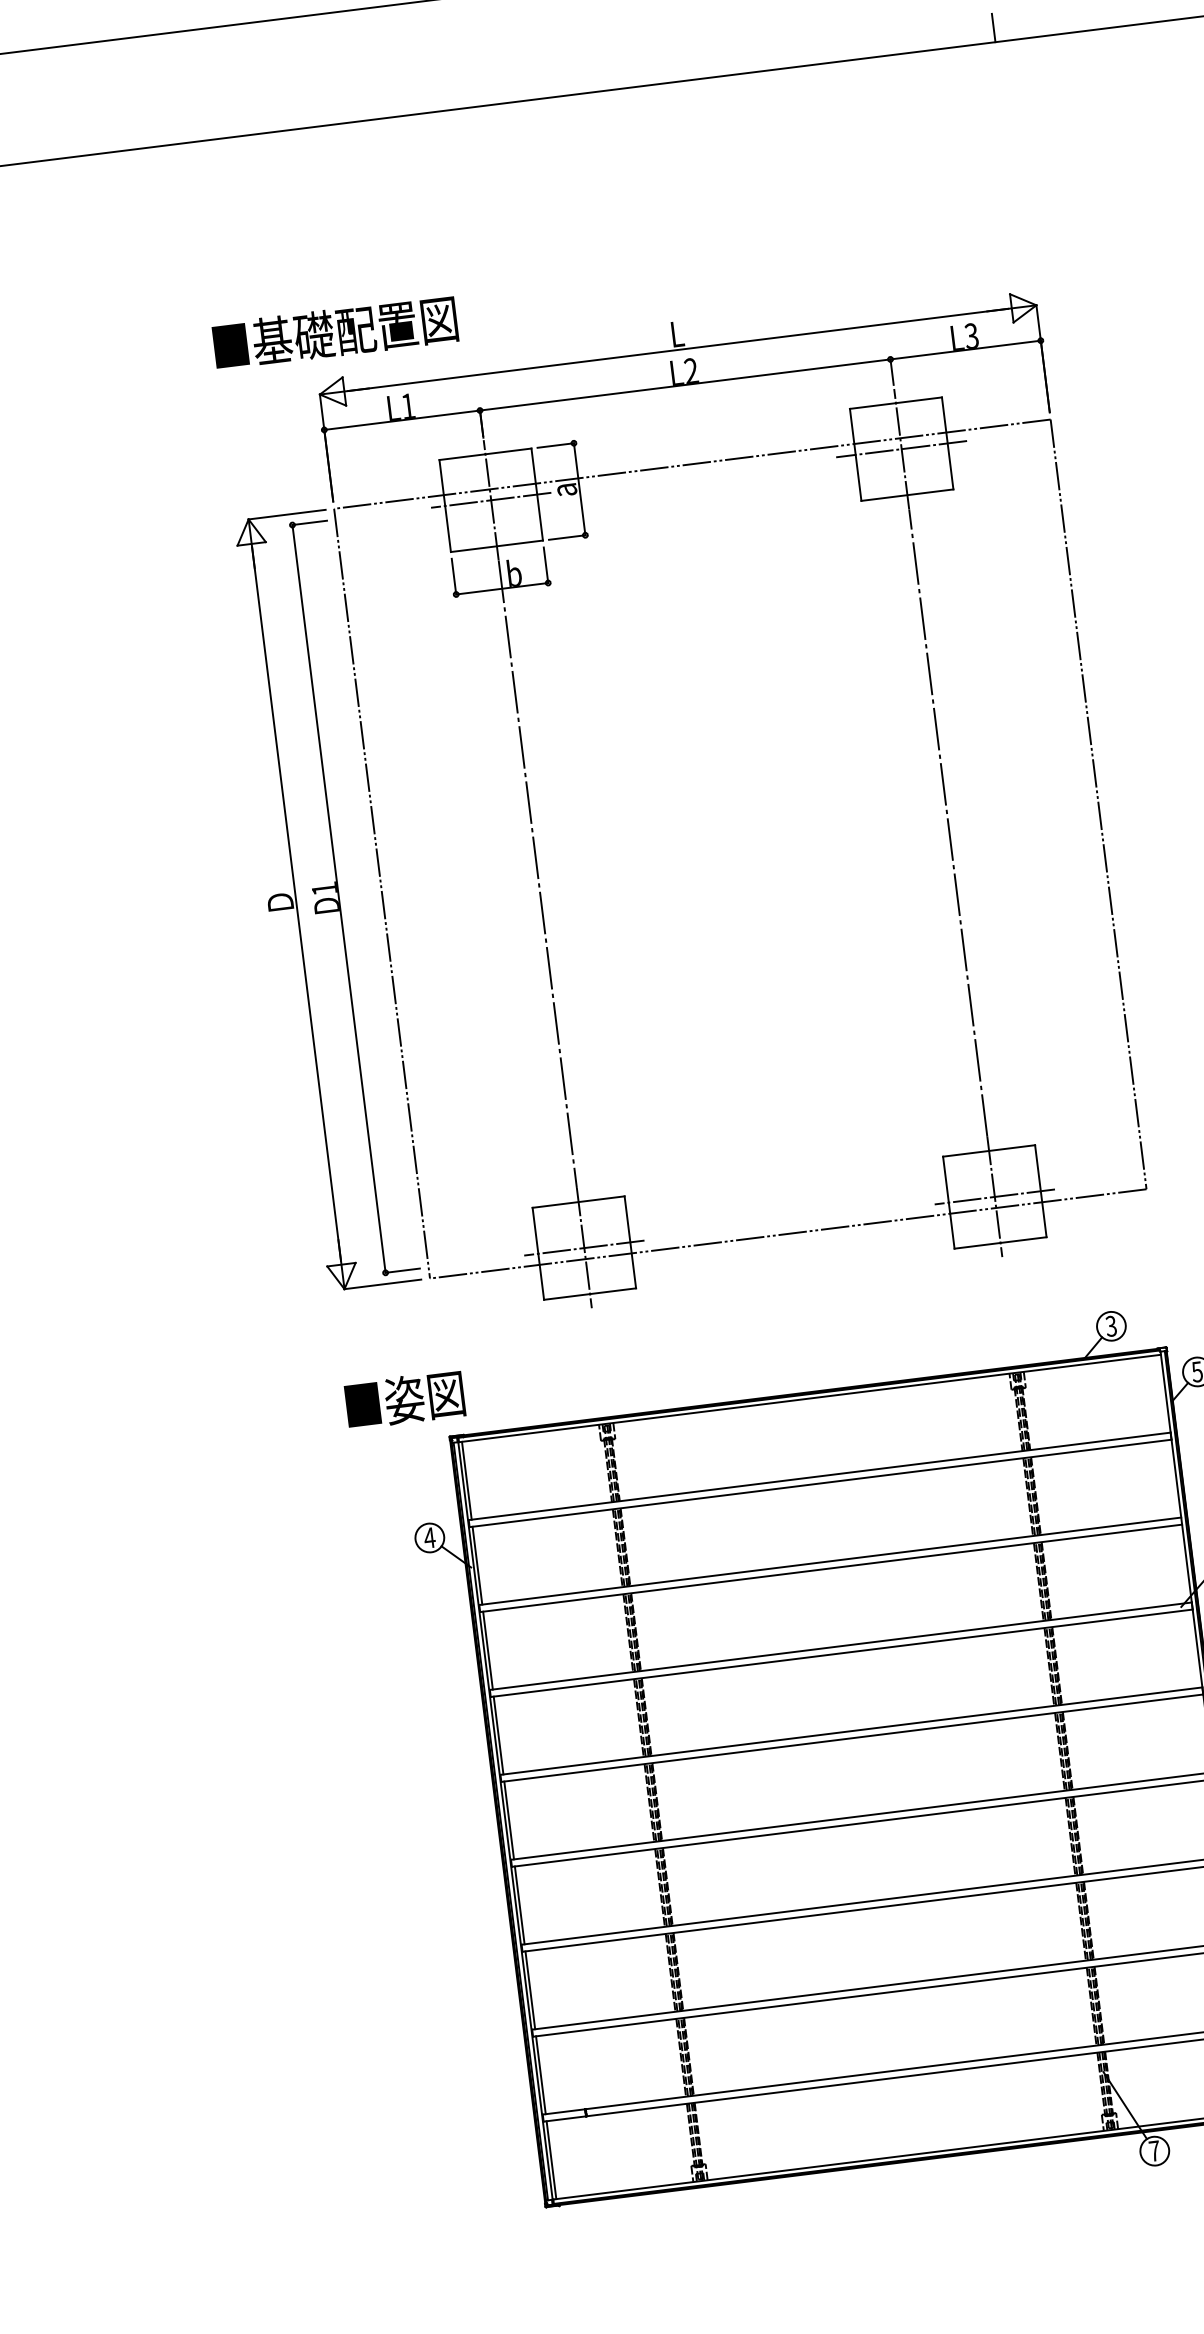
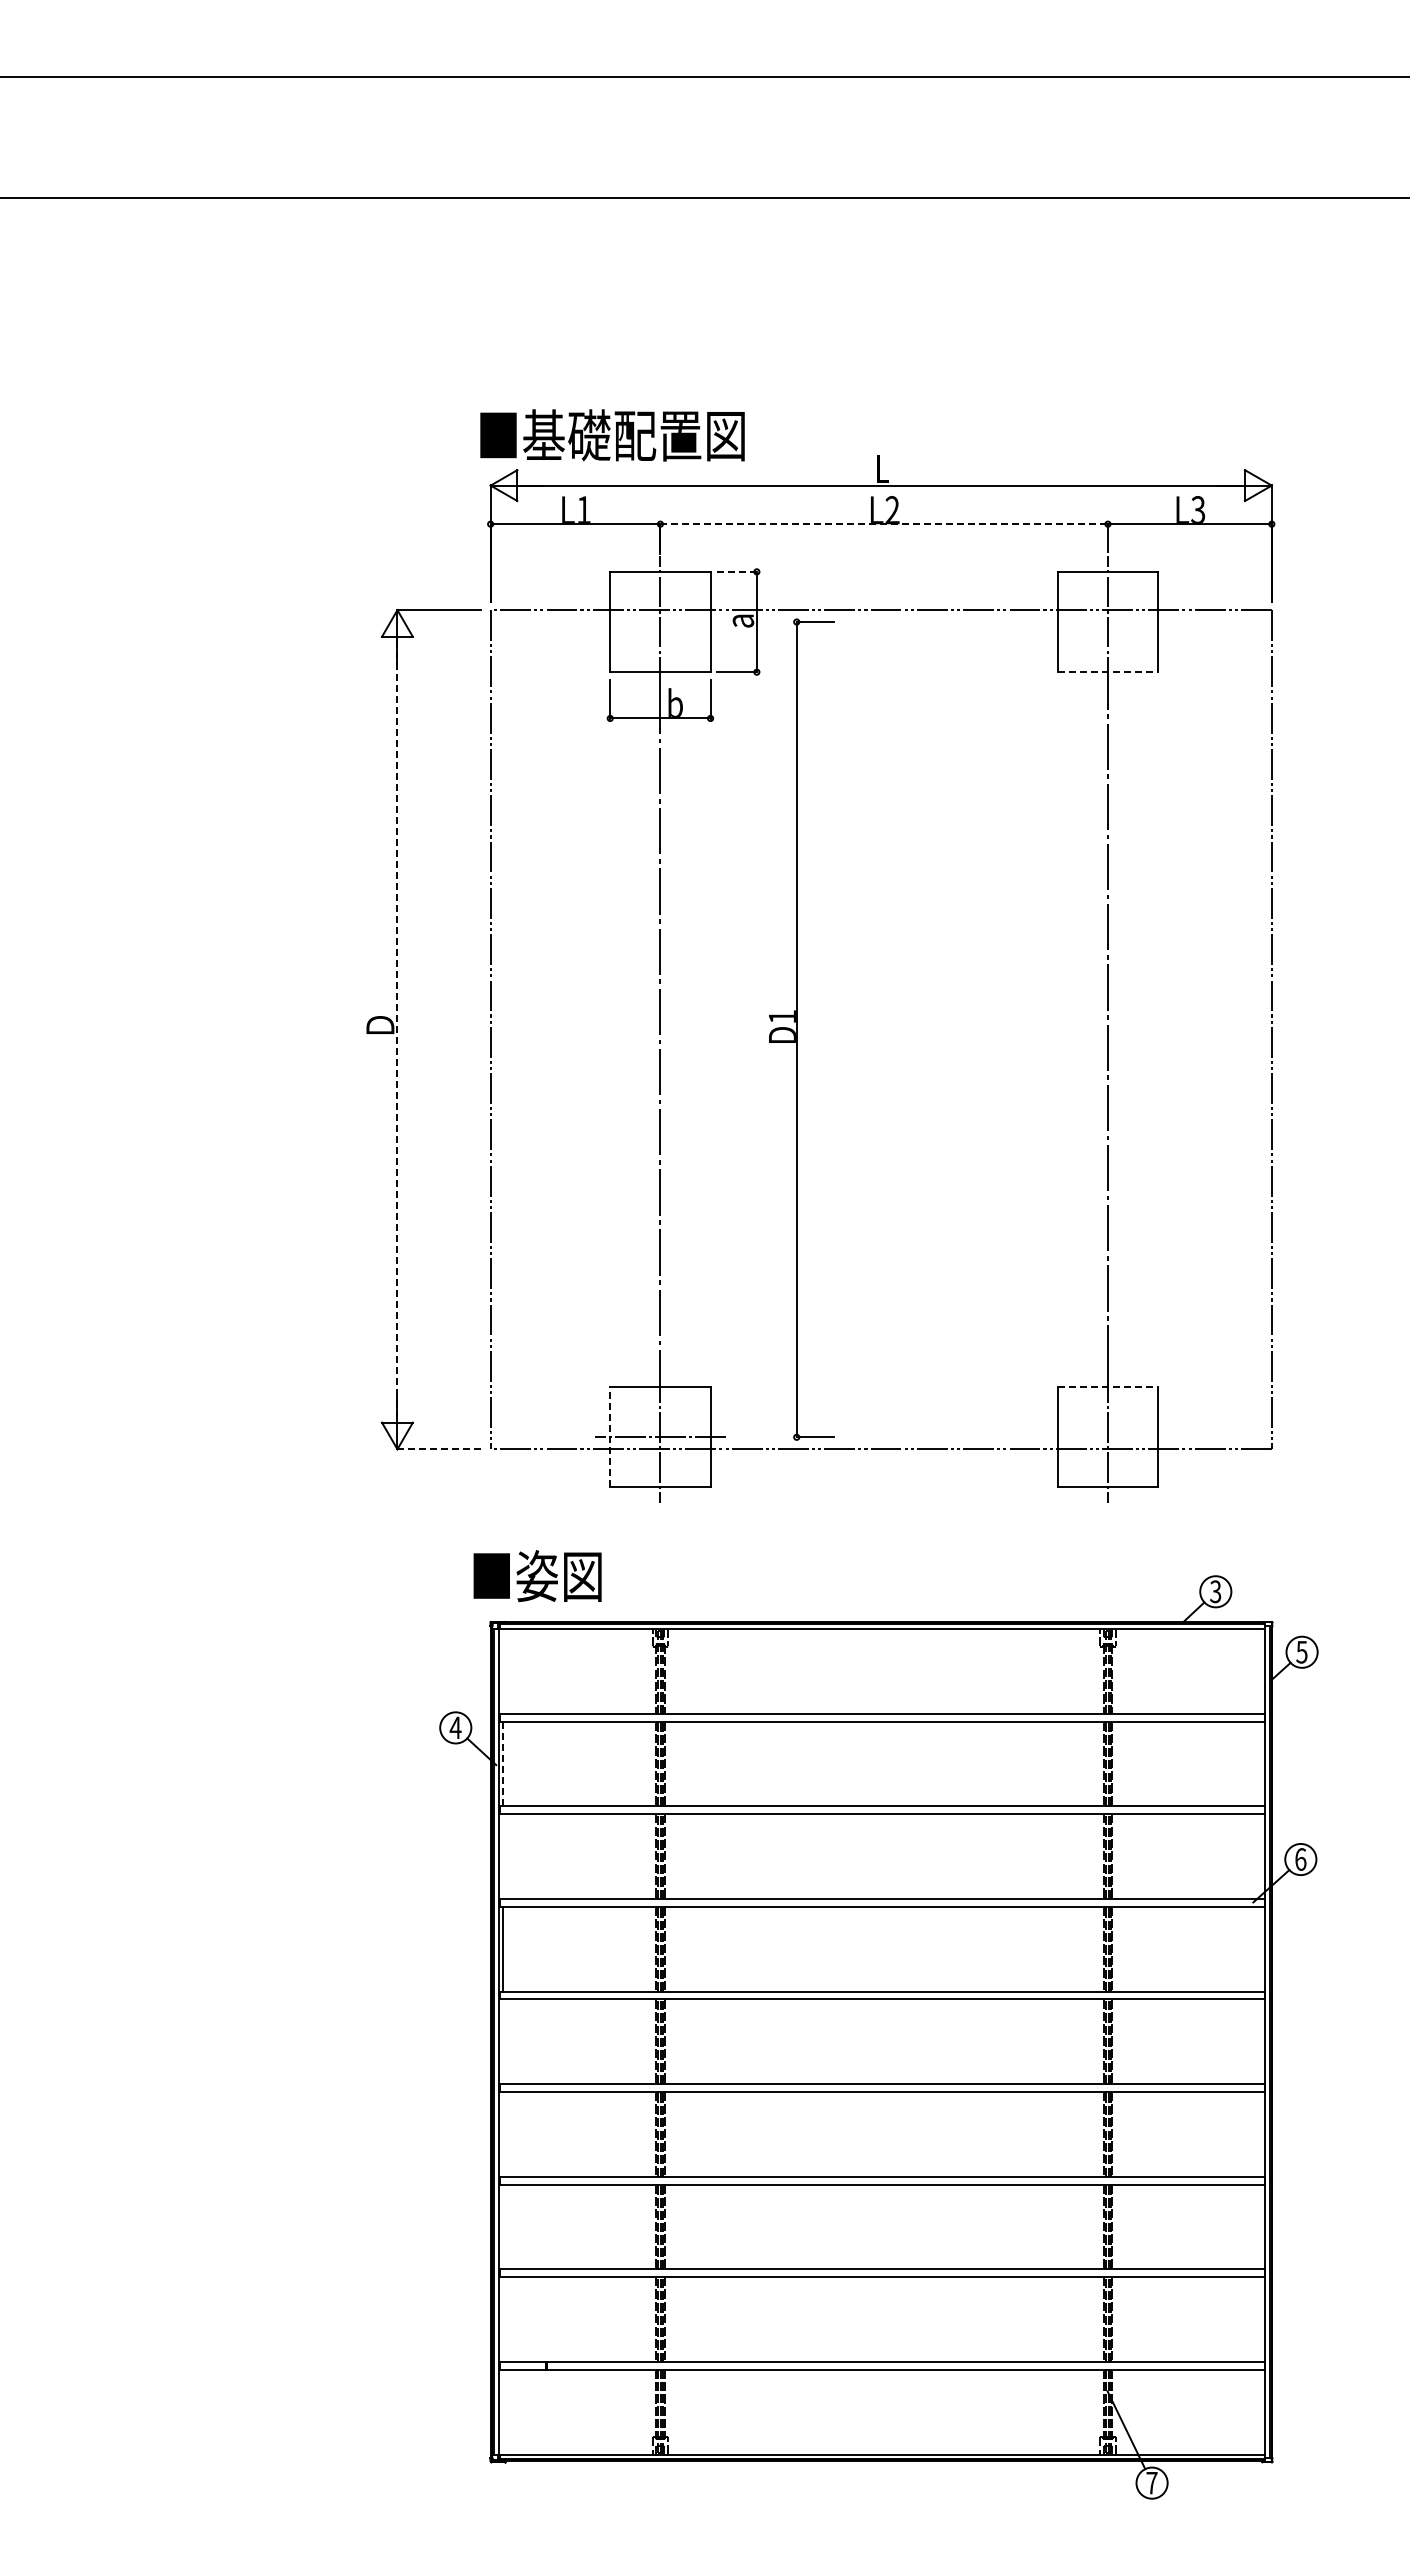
line: (994, 27) -> (1263, 181), removed
text: (335, 332) -> (612, 435), moved
line: (685, 385) -> (884, 524), solid -> dashed
line: (556, 445) -> (737, 571), solid -> dashed
line: (901, 449) -> (1107, 622), removed
line: (907, 495) -> (1108, 672), solid -> dashed
line: (491, 500) -> (660, 622), removed
part: (343, 898) -> (801, 1029), moved
line: (296, 904) -> (397, 1029), solid -> dashed
line: (989, 1151) -> (1108, 1387), solid -> dashed
line: (994, 1197) -> (1107, 1437), removed
line: (538, 1253) -> (610, 1436), solid -> dashed
line: (383, 1284) -> (439, 1449), solid -> dashed
text: (404, 1400) -> (537, 1576), moved
line: (467, 1479) -> (503, 1670), removed
line: (477, 1566) -> (503, 1764), solid -> dashed
line: (488, 1650) -> (503, 1856), removed
line: (509, 1820) -> (503, 2041), removed
line: (519, 1904) -> (503, 2133), removed
line: (530, 1989) -> (503, 2226), removed
line: (541, 2075) -> (503, 2319), removed
line: (551, 2159) -> (503, 2411), removed

